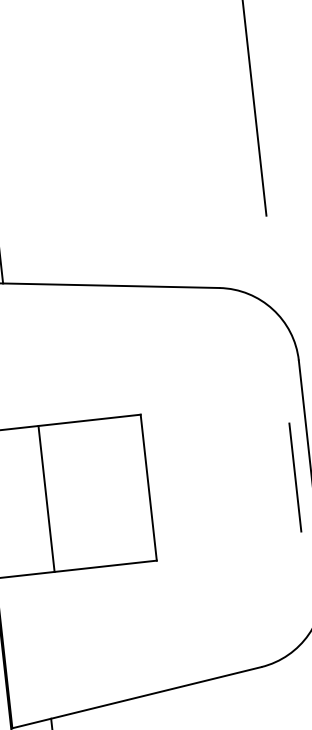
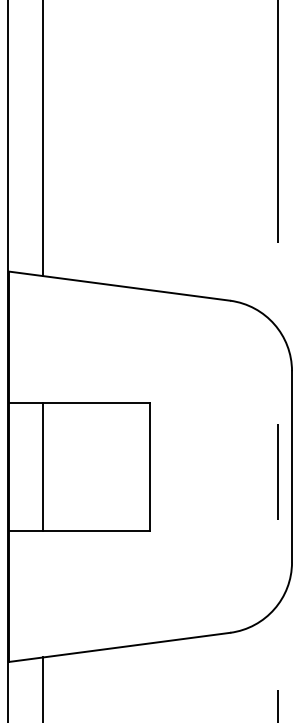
line: (46, 498) -> (43, 466), moved

